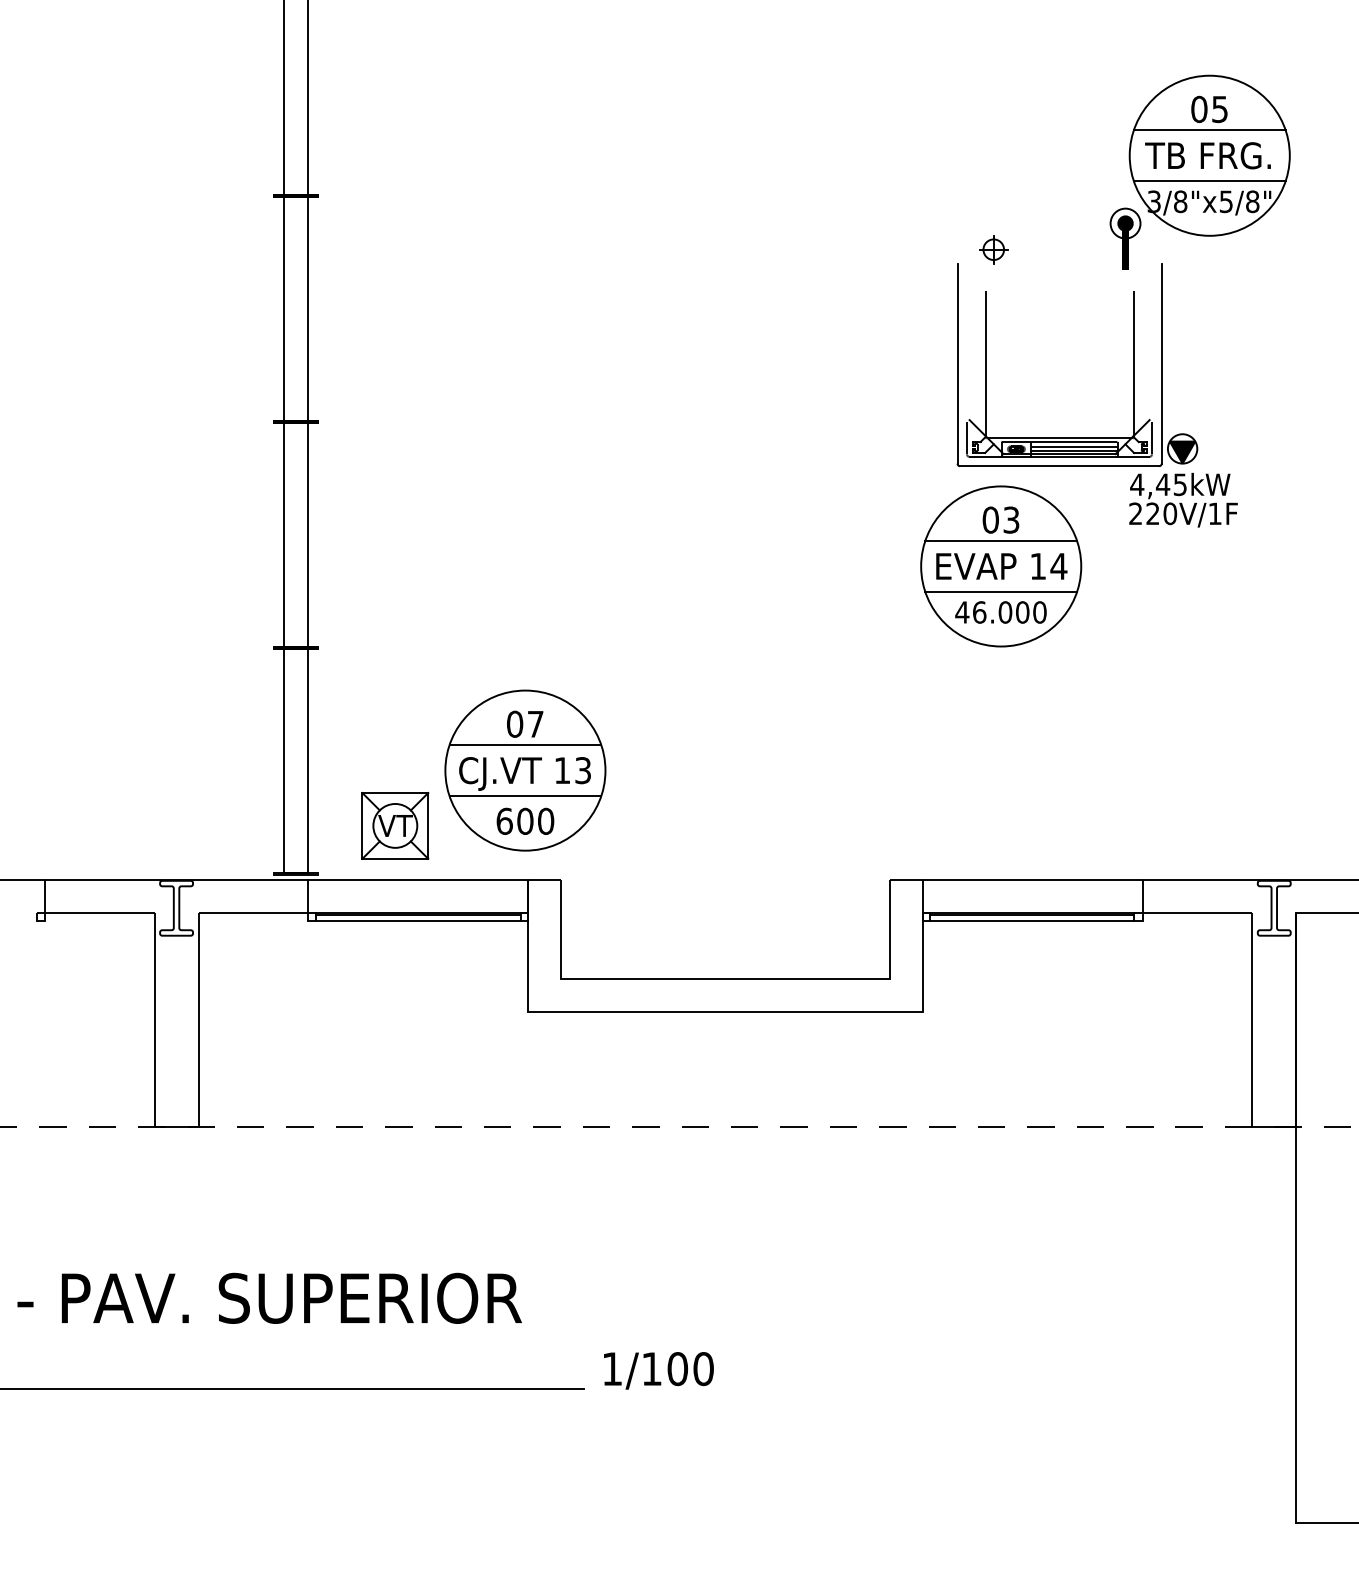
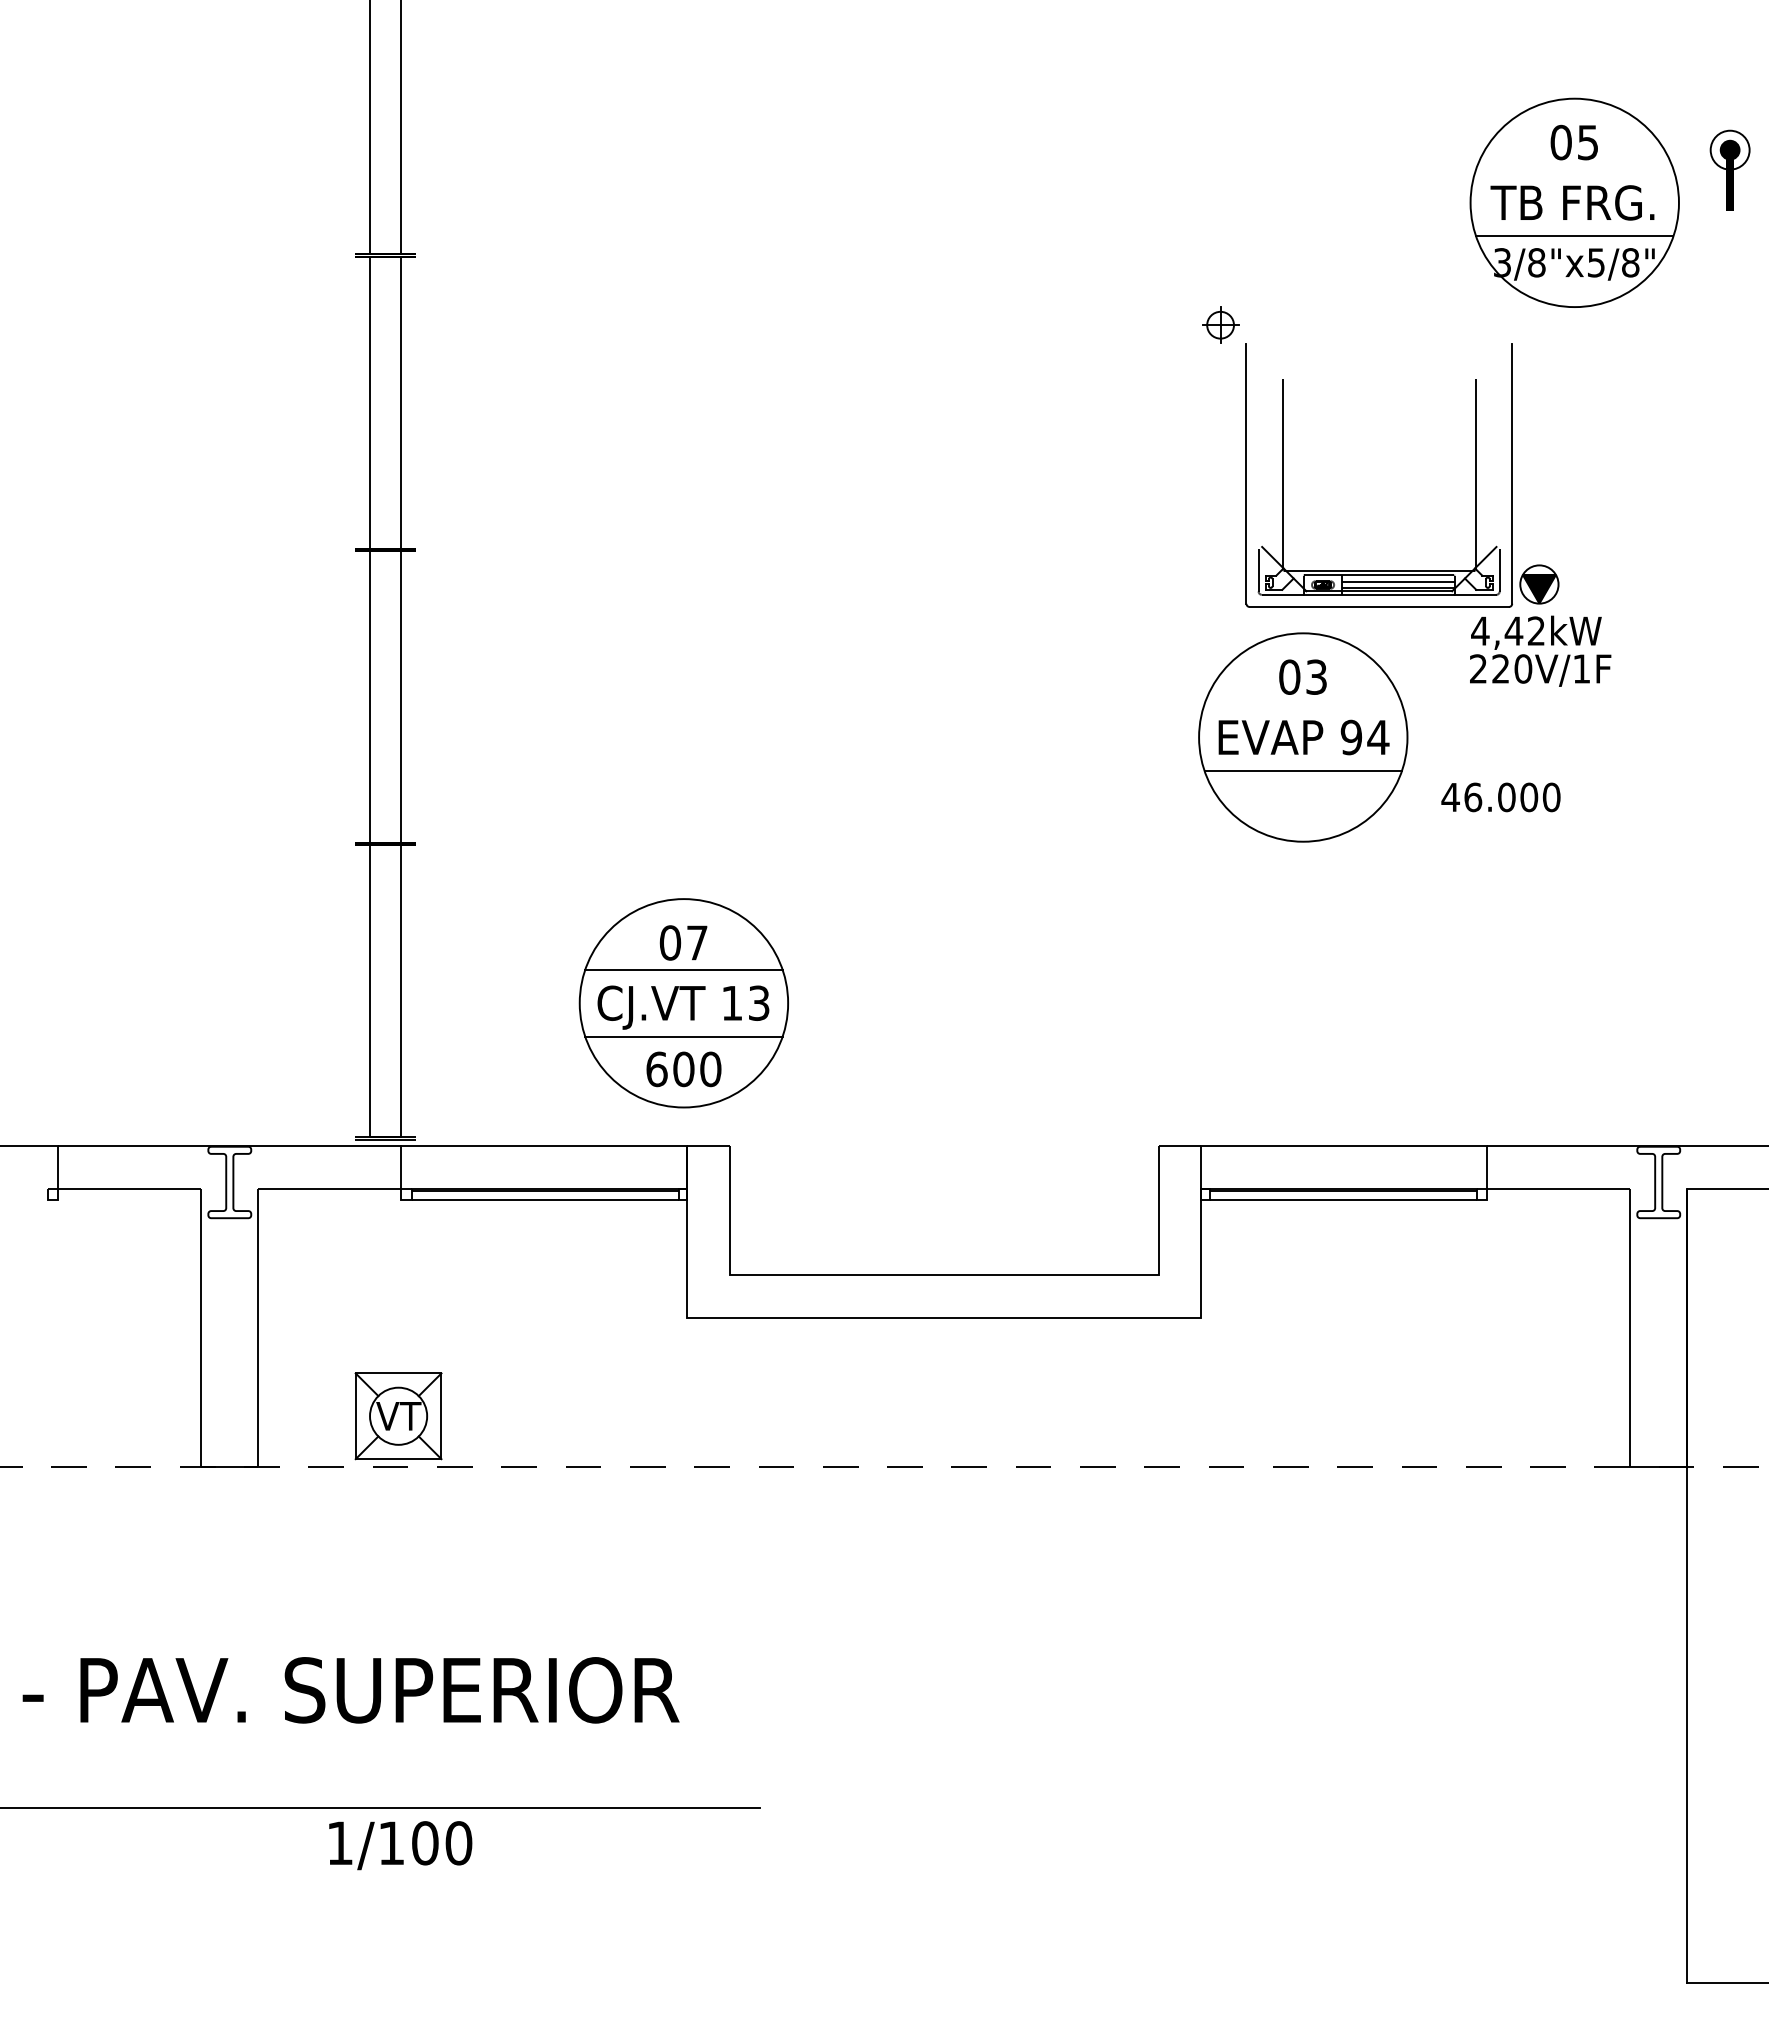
line: (1209, 130) -> (1574, 169), removed
part: (1125, 238) -> (1729, 169), moved
part: (993, 249) -> (1220, 324), moved
text: (1180, 484) -> (1536, 630), 4,45kW -> 4,42kW
line: (1000, 541) -> (1302, 704), removed
text: (1038, 566) -> (1351, 737), 14 -> 94
text: (1000, 612) -> (1500, 797), moved
part: (395, 826) -> (398, 1416), moved
text: (658, 1370) -> (400, 1845), moved

